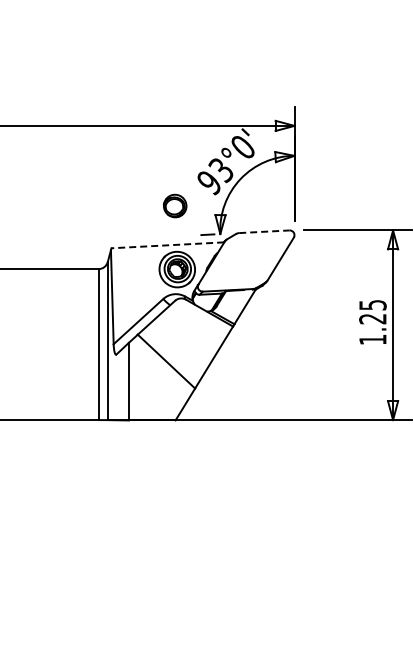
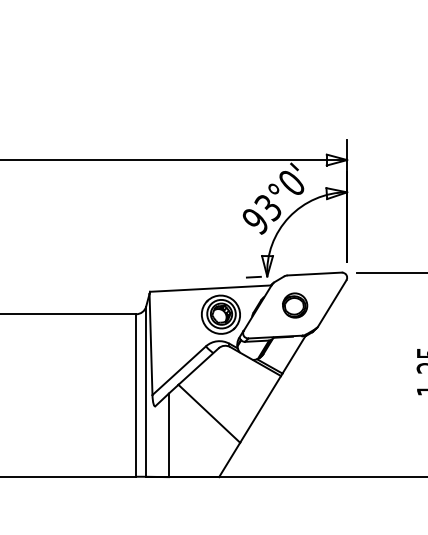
part: (174, 205) -> (294, 304), moved
line: (264, 231) -> (314, 273), dashed -> solid
line: (167, 245) -> (210, 288), dashed -> solid

